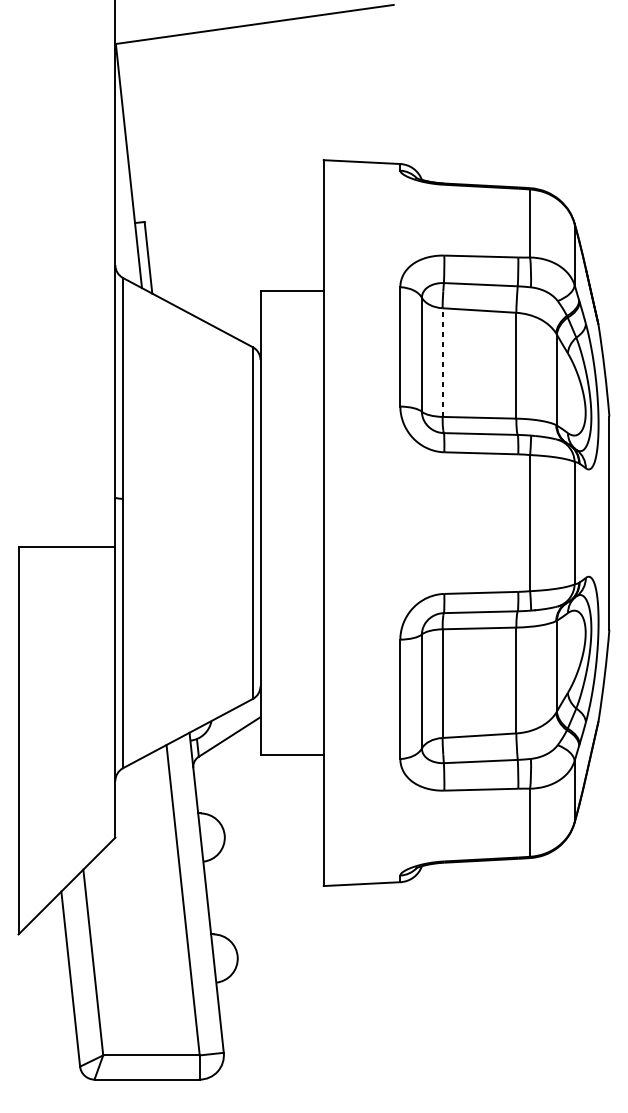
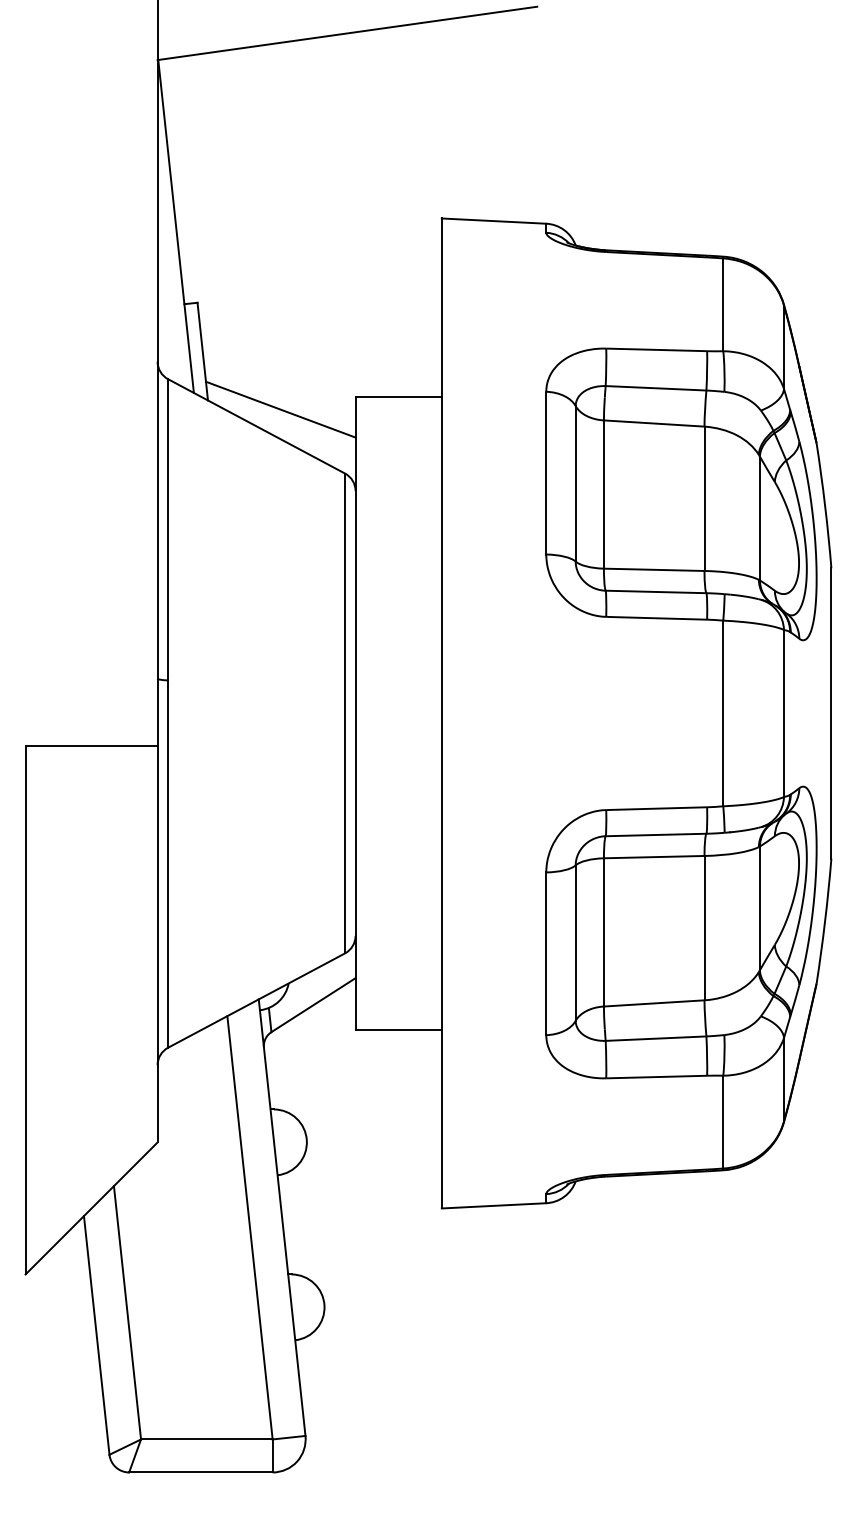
line: (205, 300) -> (280, 409), added
line: (442, 362) -> (603, 494), dashed -> solid

